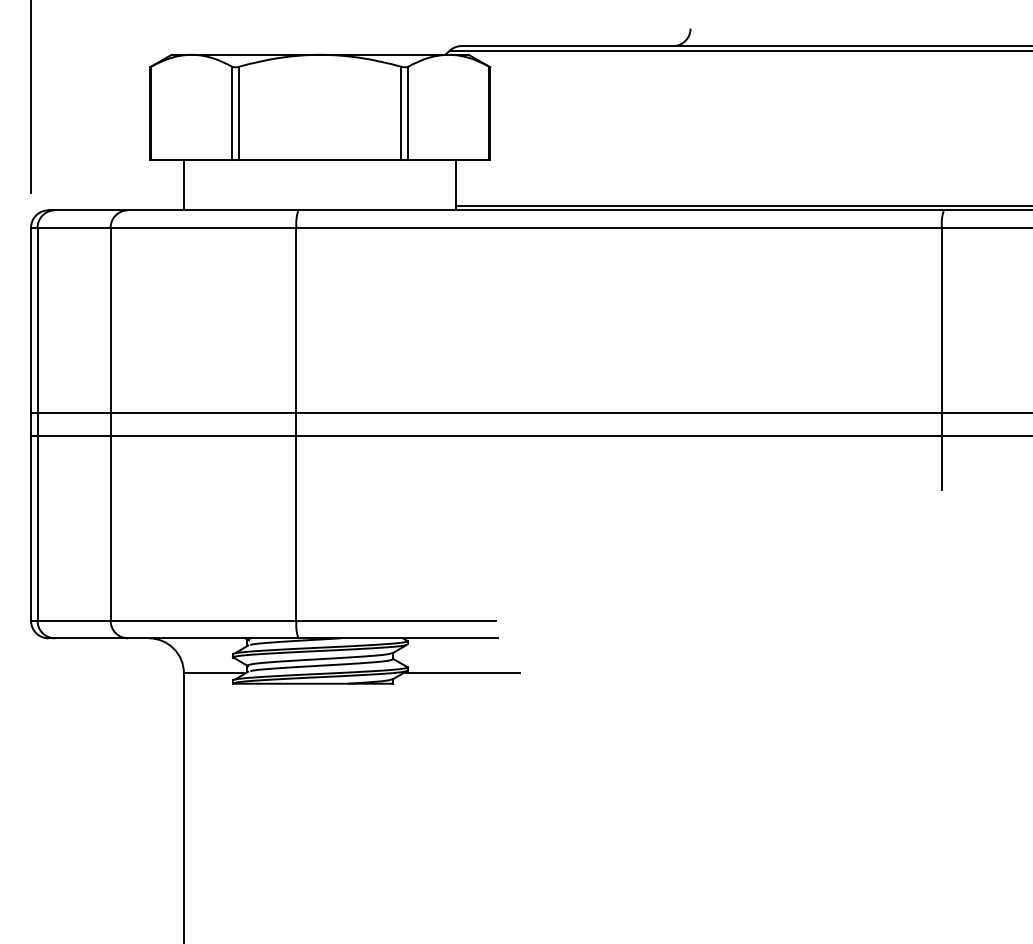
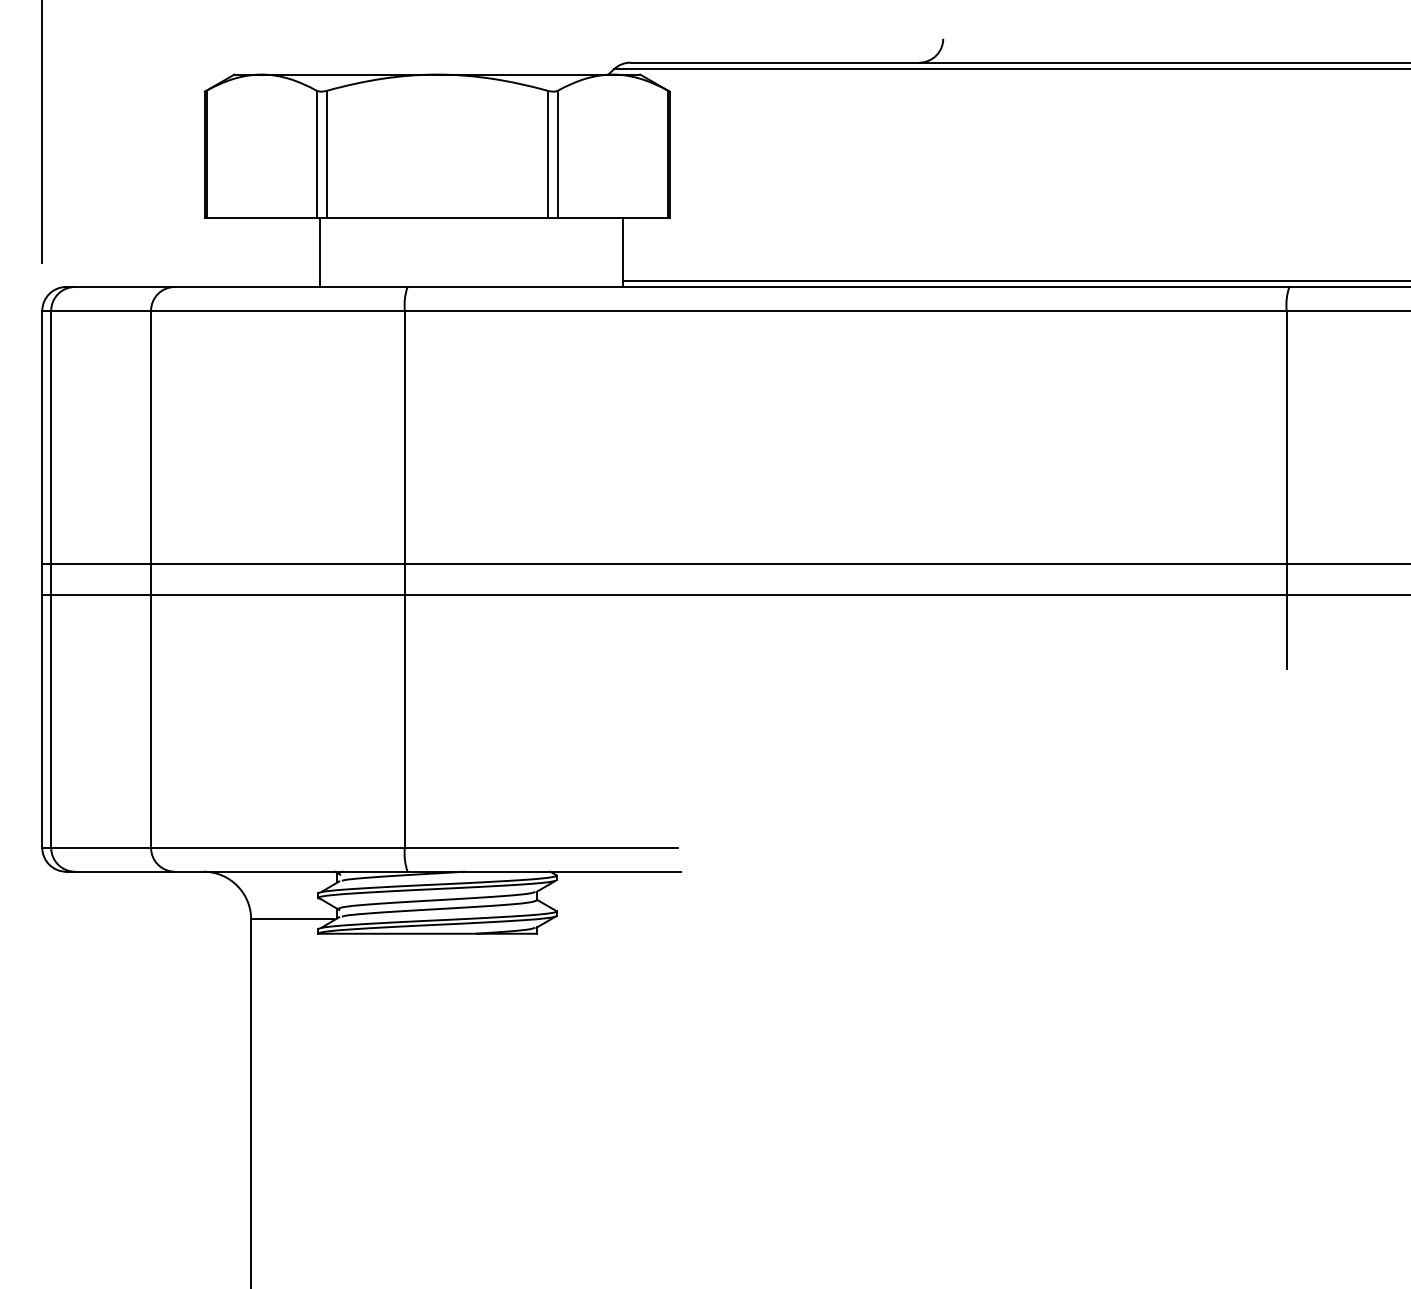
line: (184, 185) -> (320, 252), moved
line: (462, 673) -> (631, 919), removed

